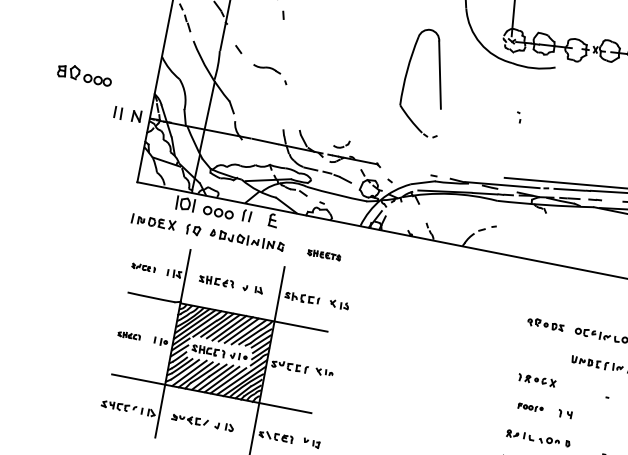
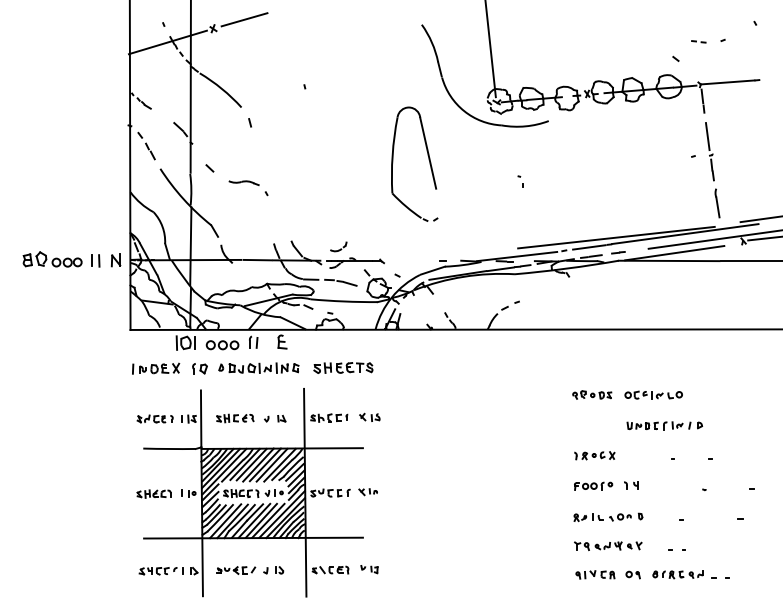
part: (84, 74) -> (52, 259), moved
part: (324, 254) -> (343, 367), size x1.67
part: (143, 267) -> (154, 418), size x1.43
part: (128, 335) -> (153, 493), size x1.43
part: (530, 407) -> (593, 485), size x1.43

